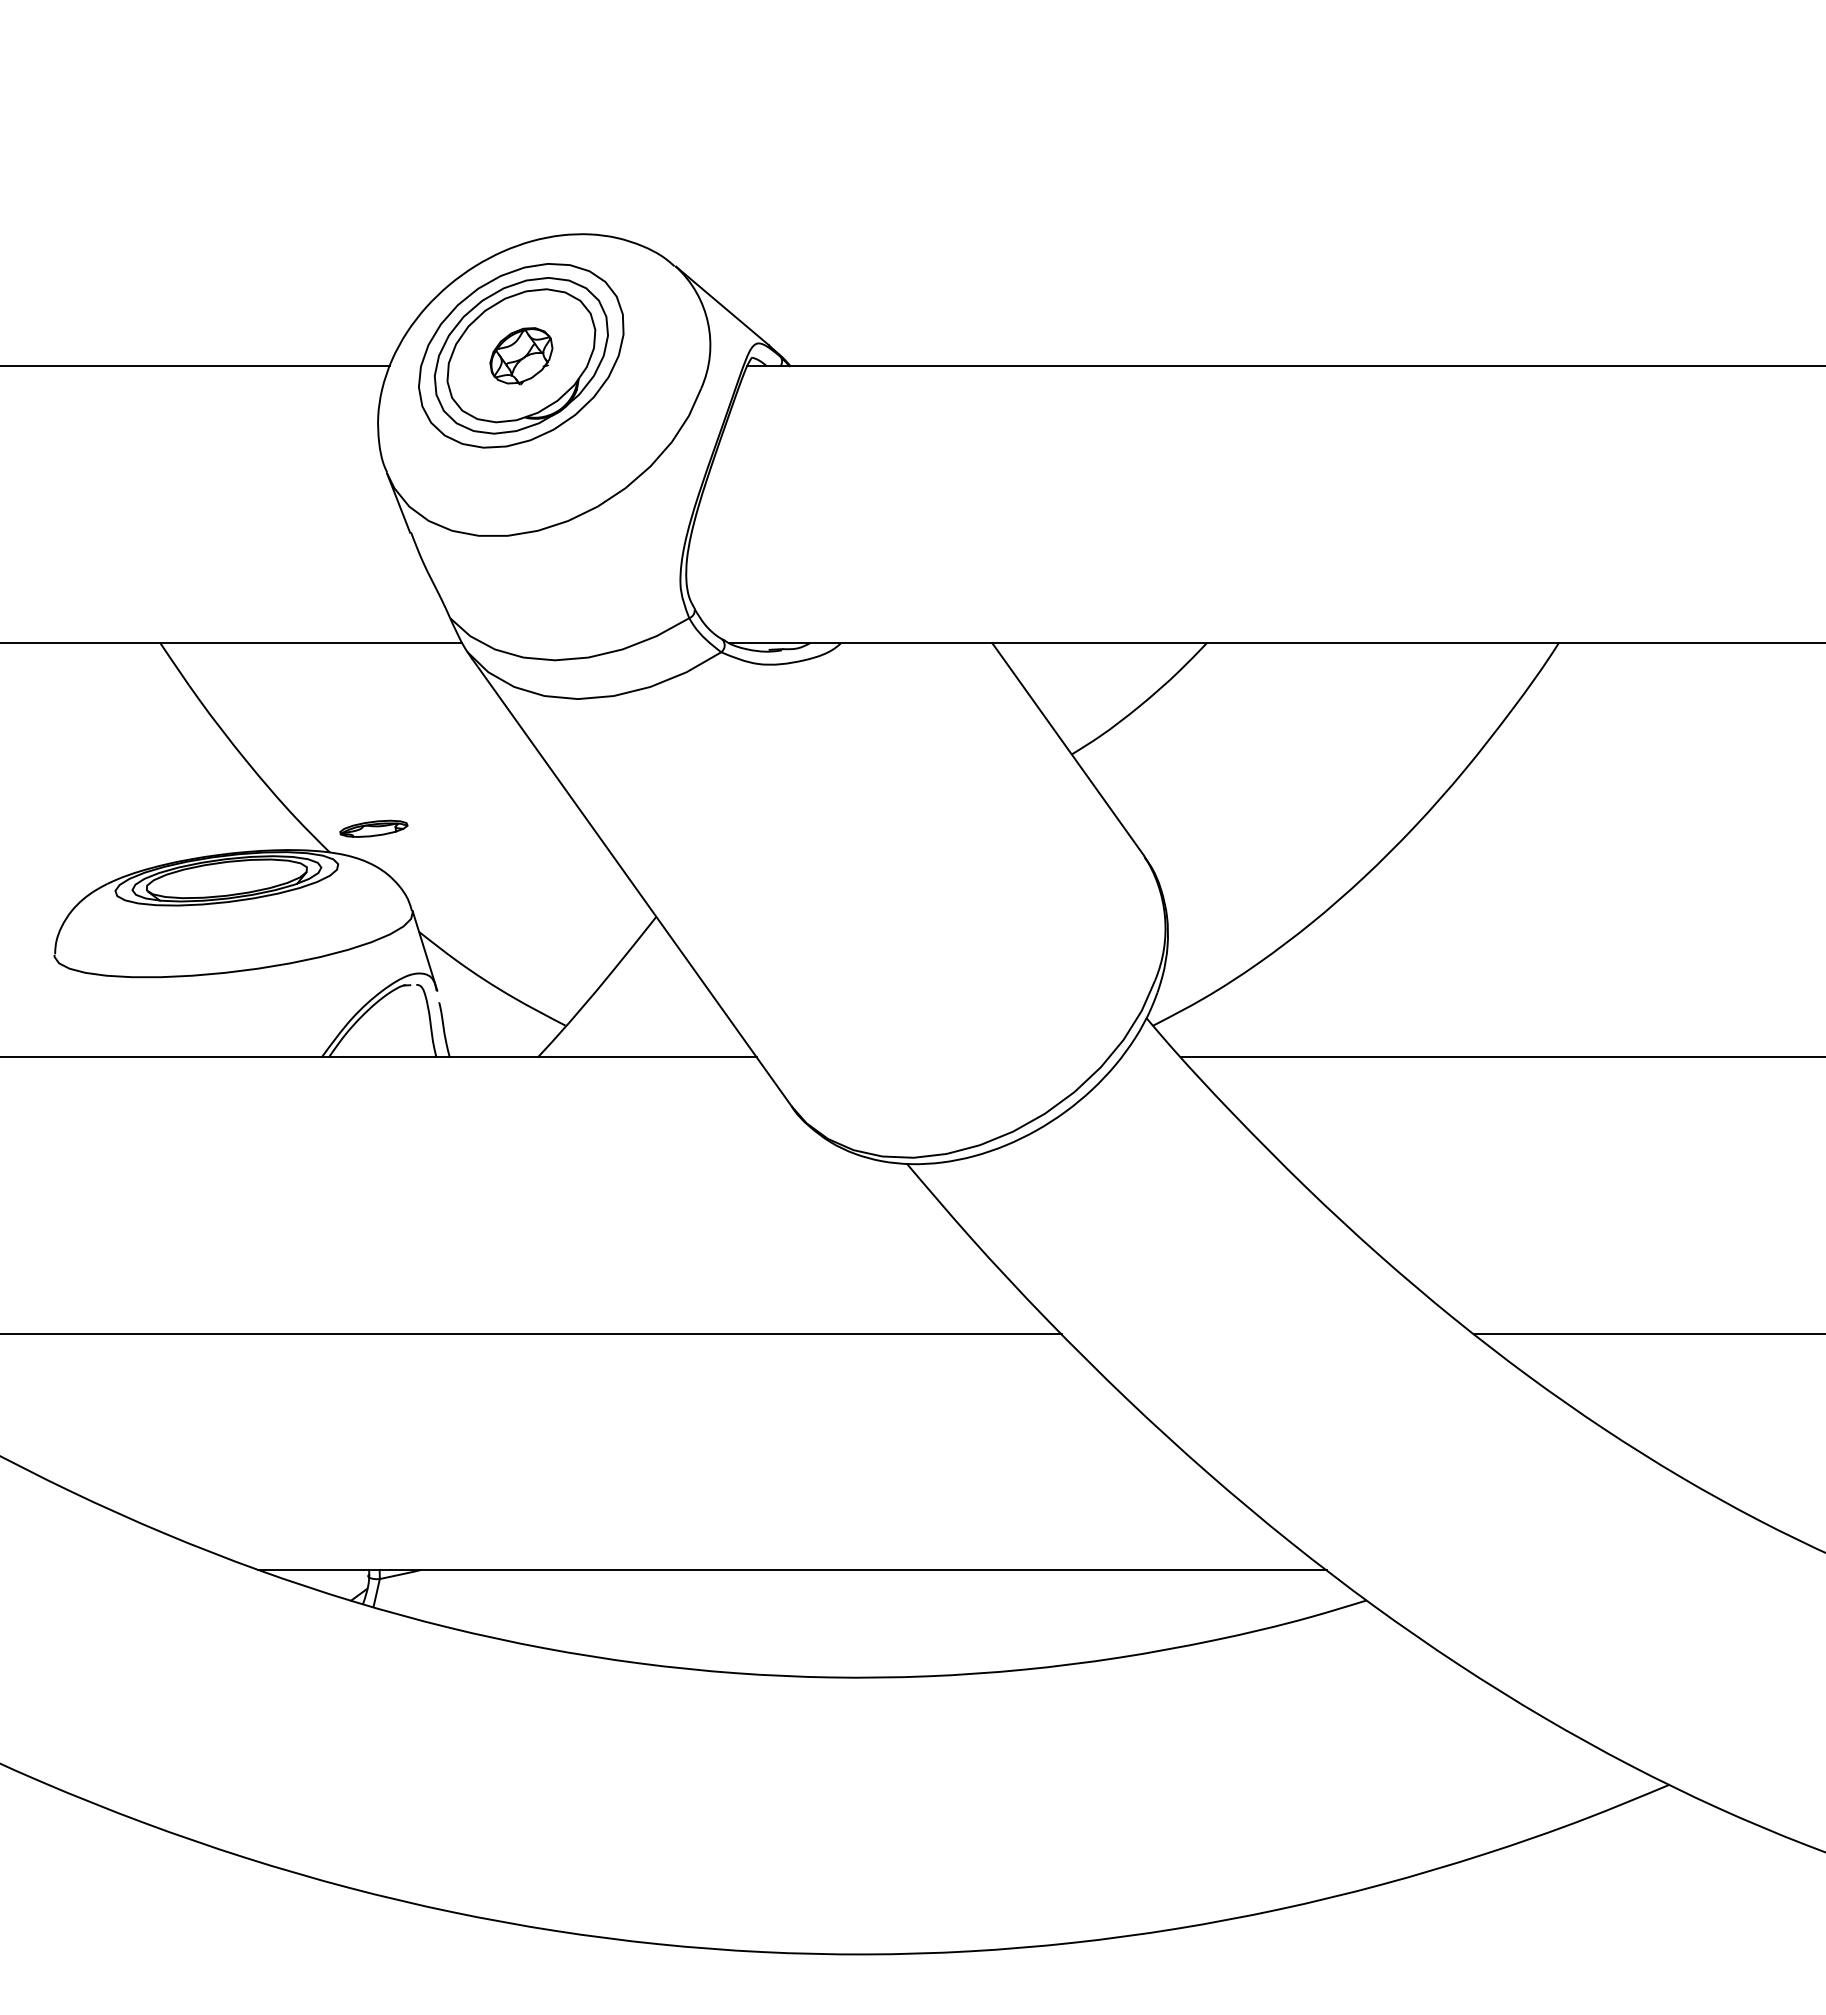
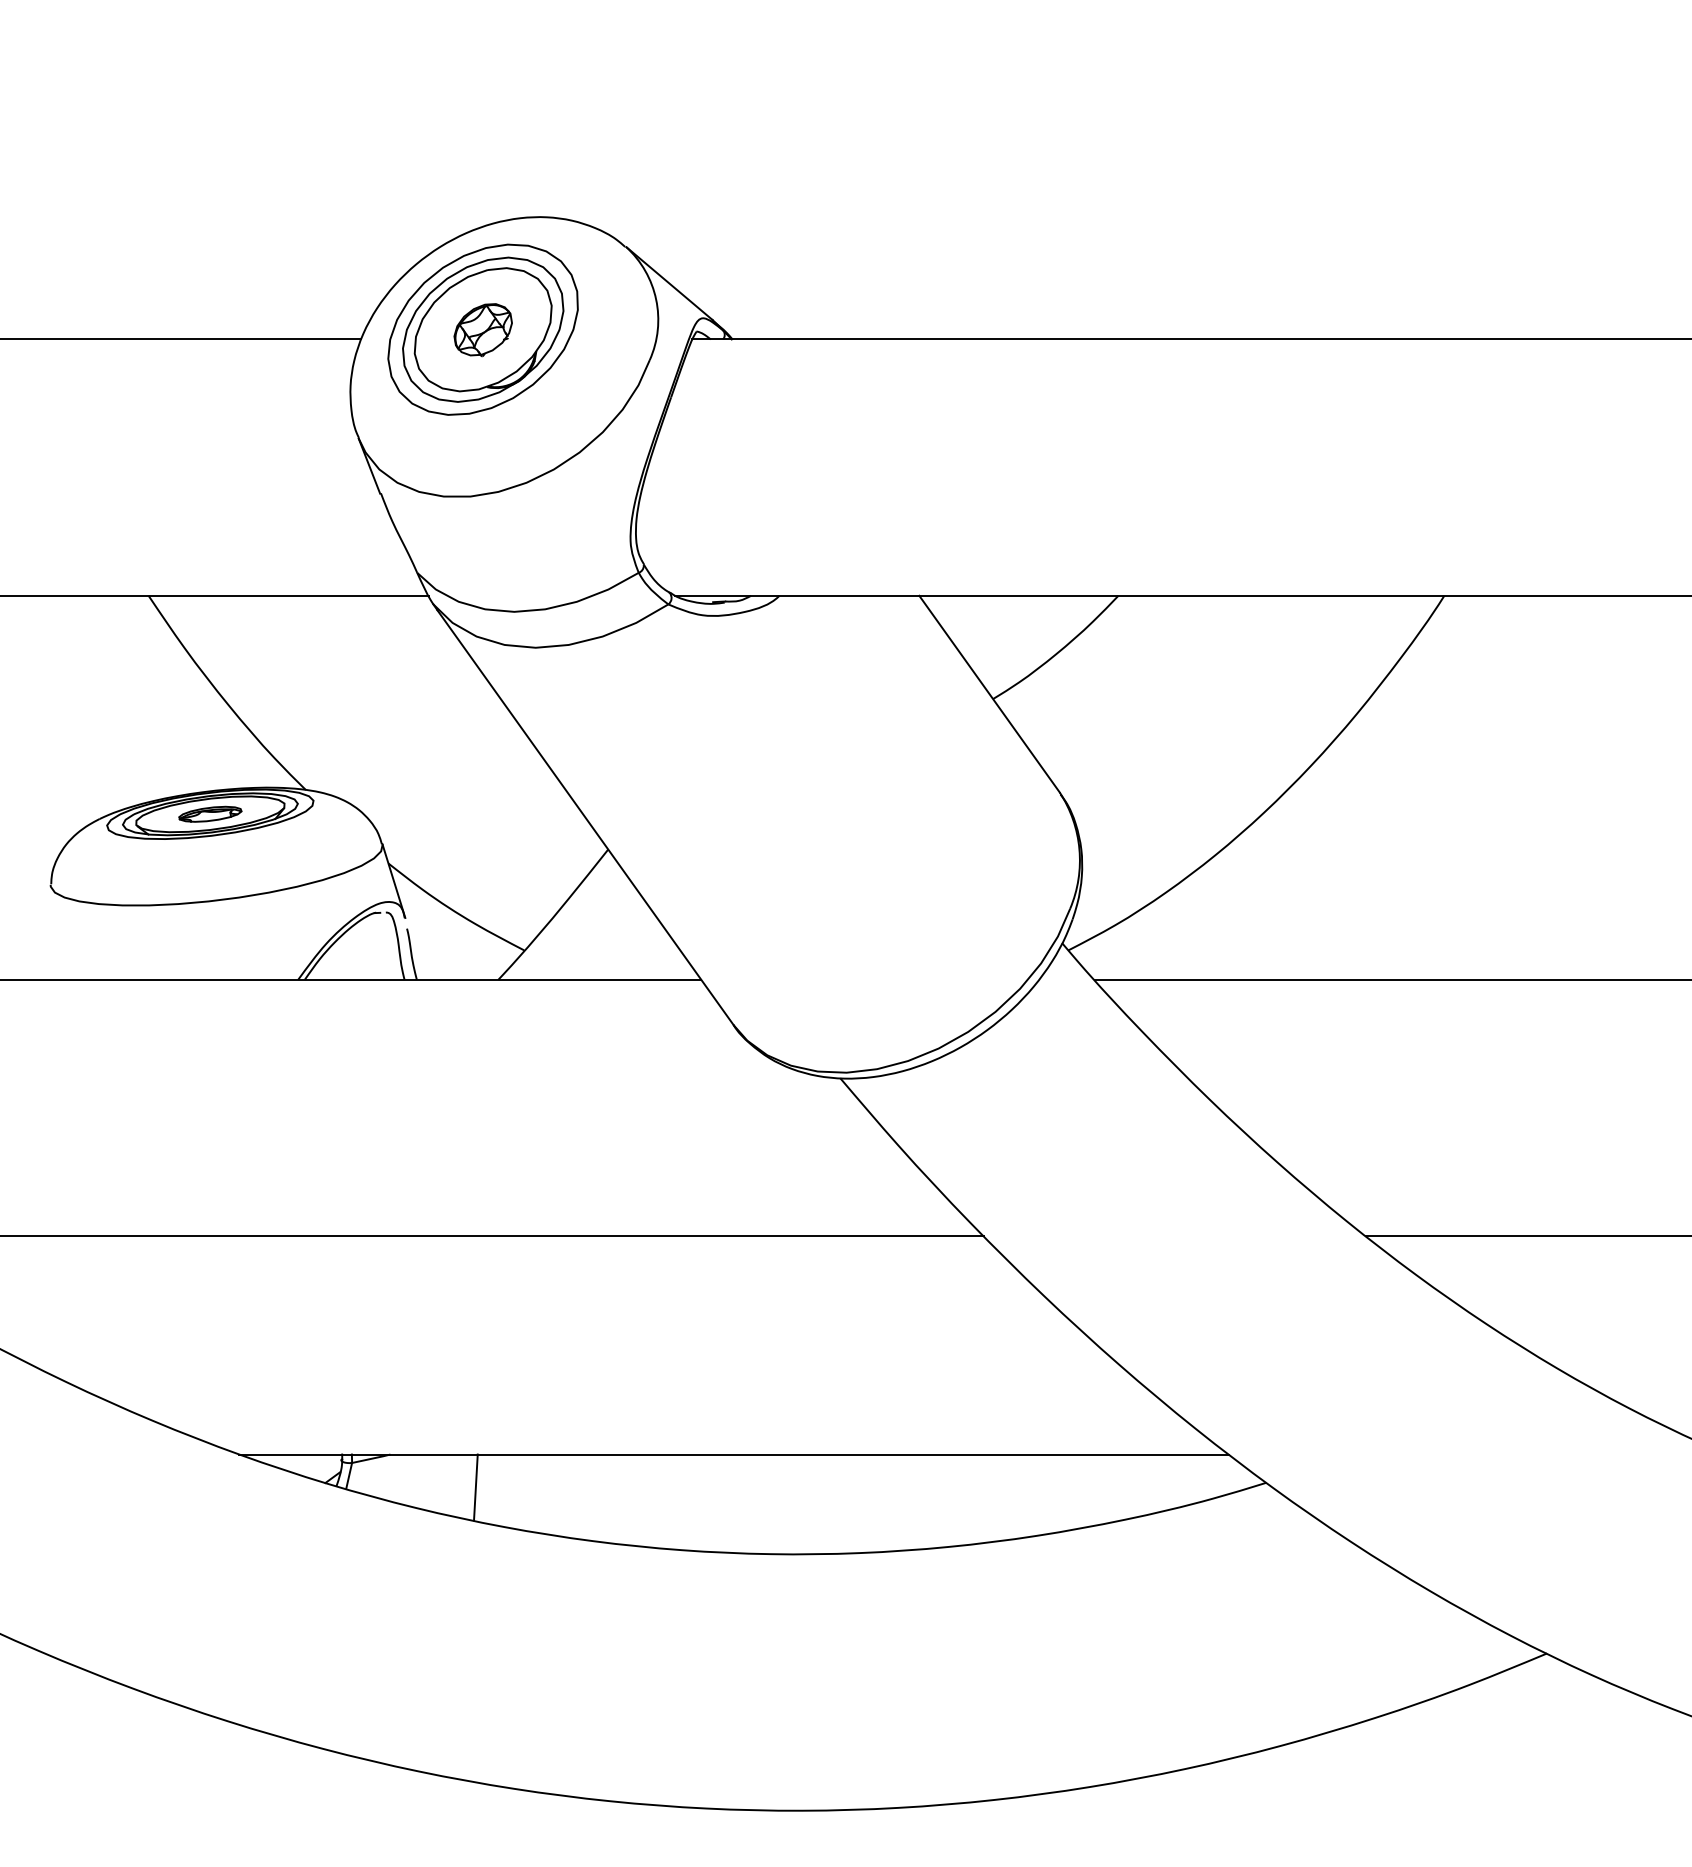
part: (373, 828) -> (210, 813), moved
line: (513, 1605) -> (475, 1487), added

